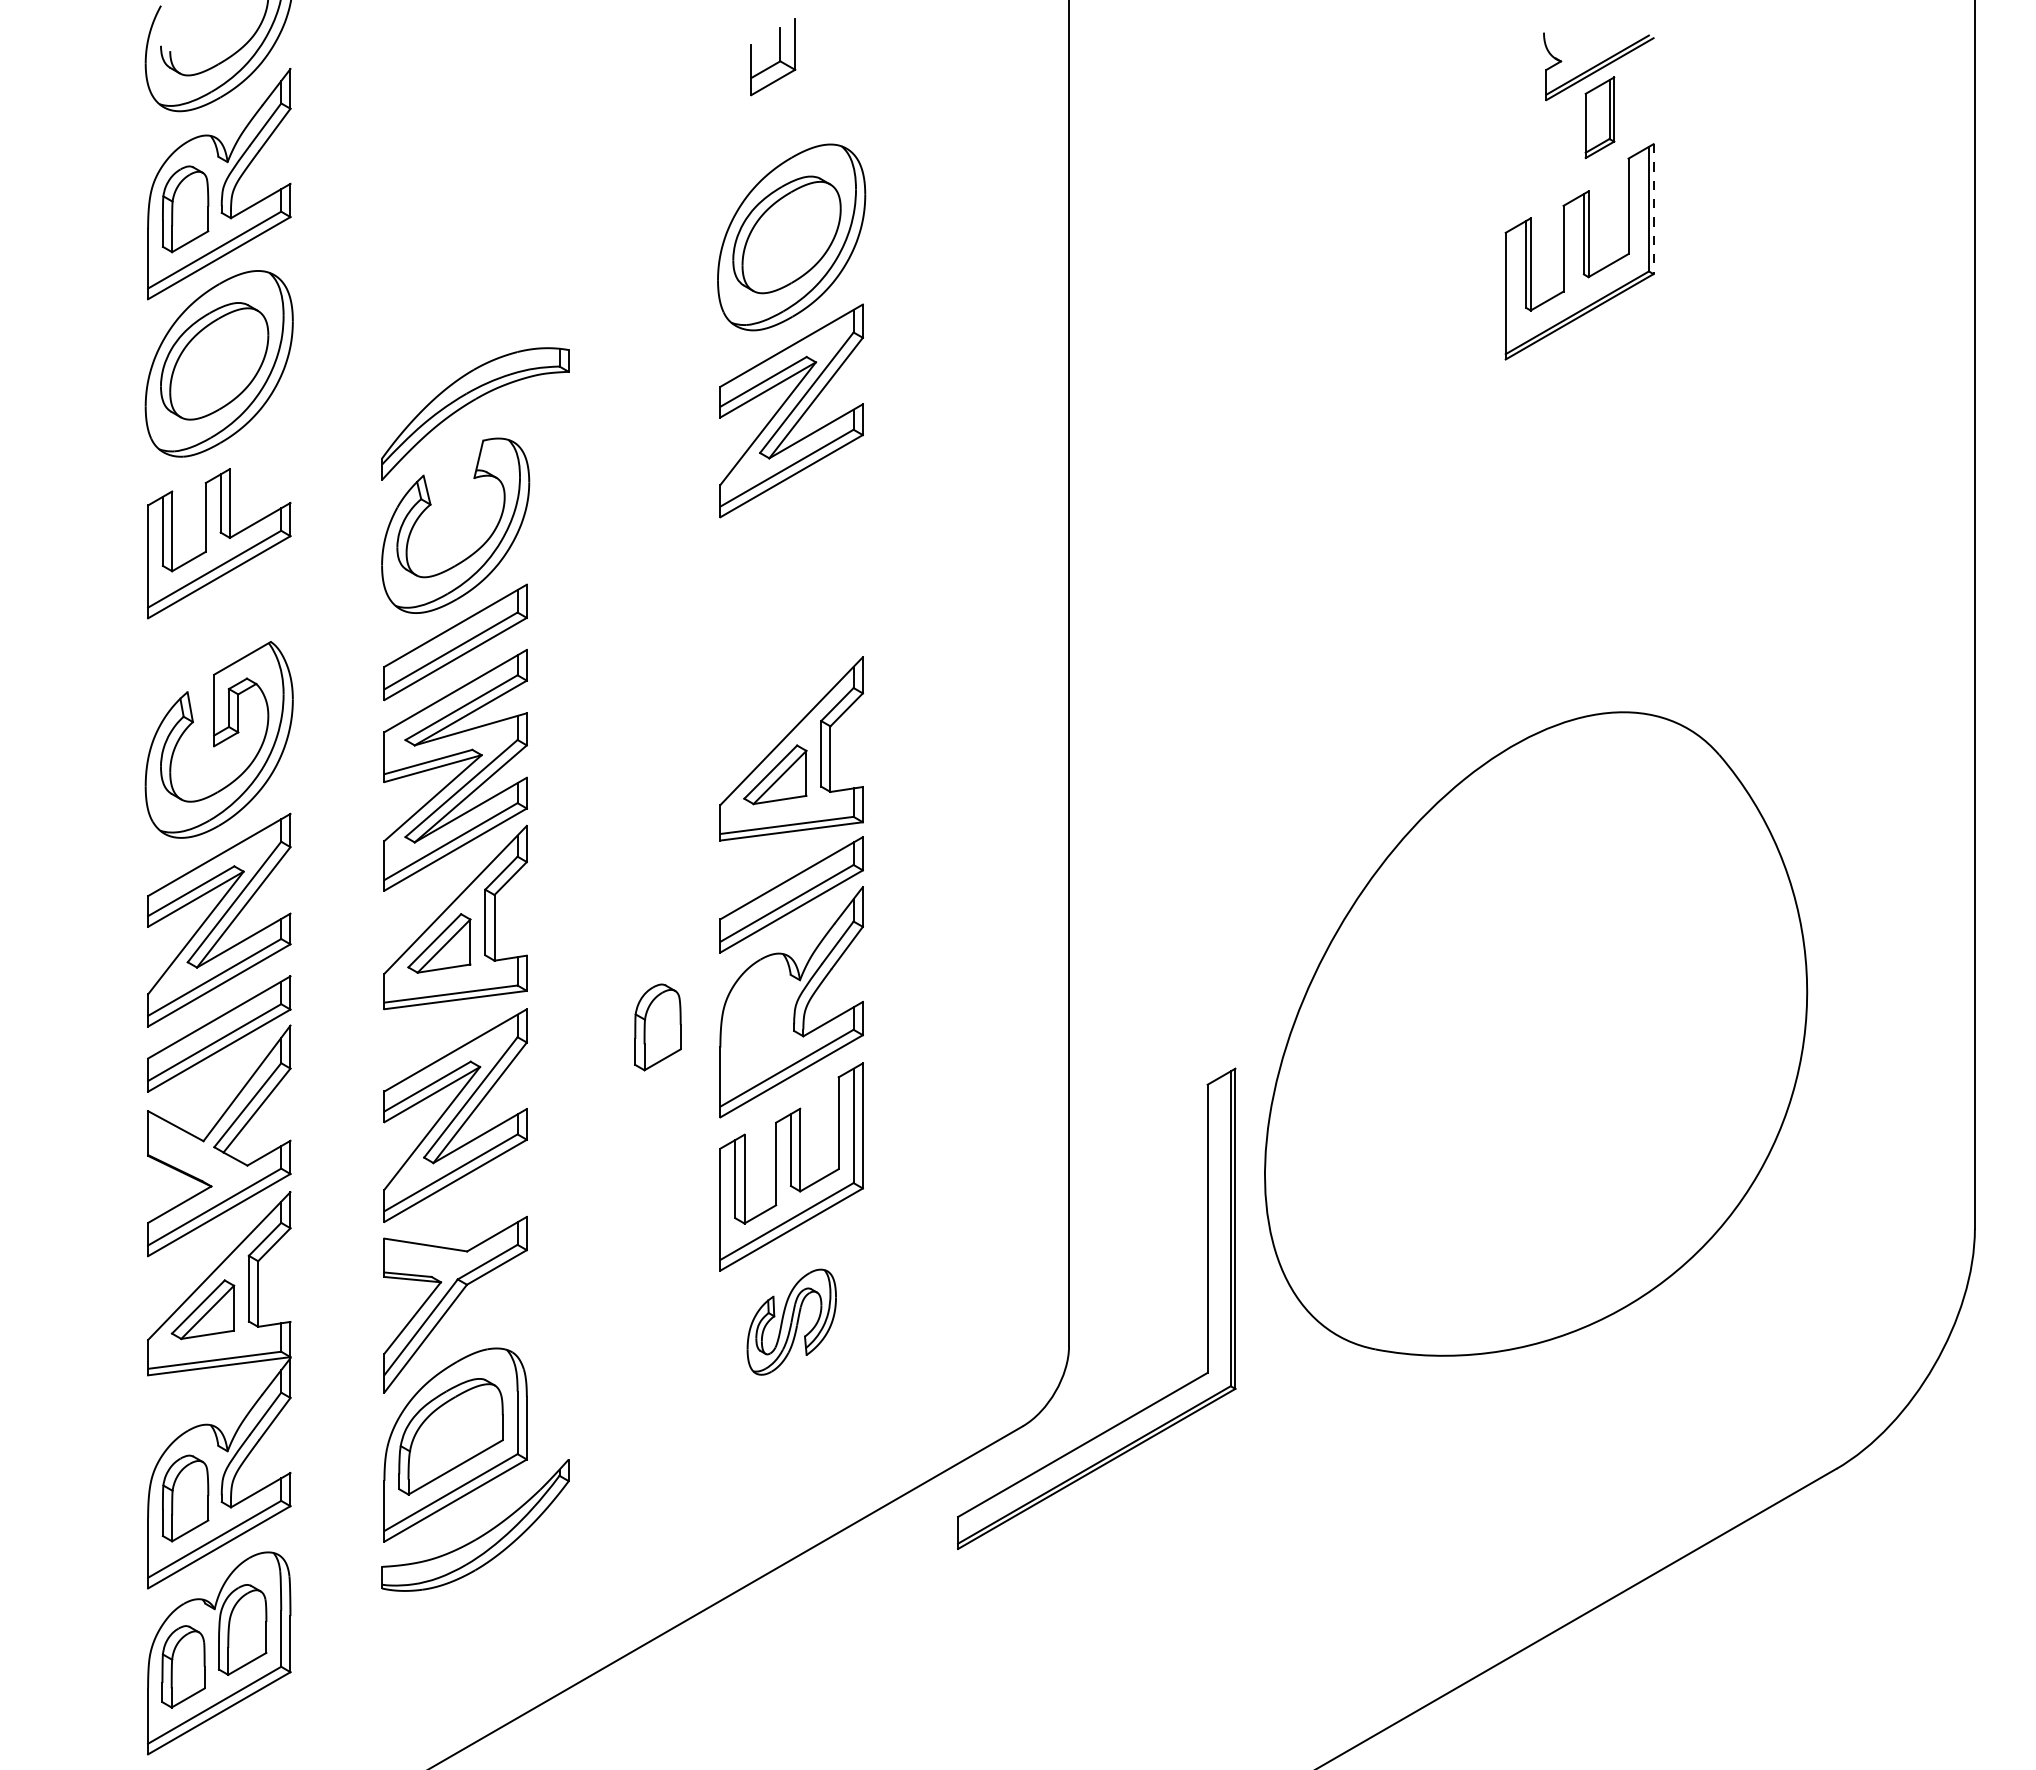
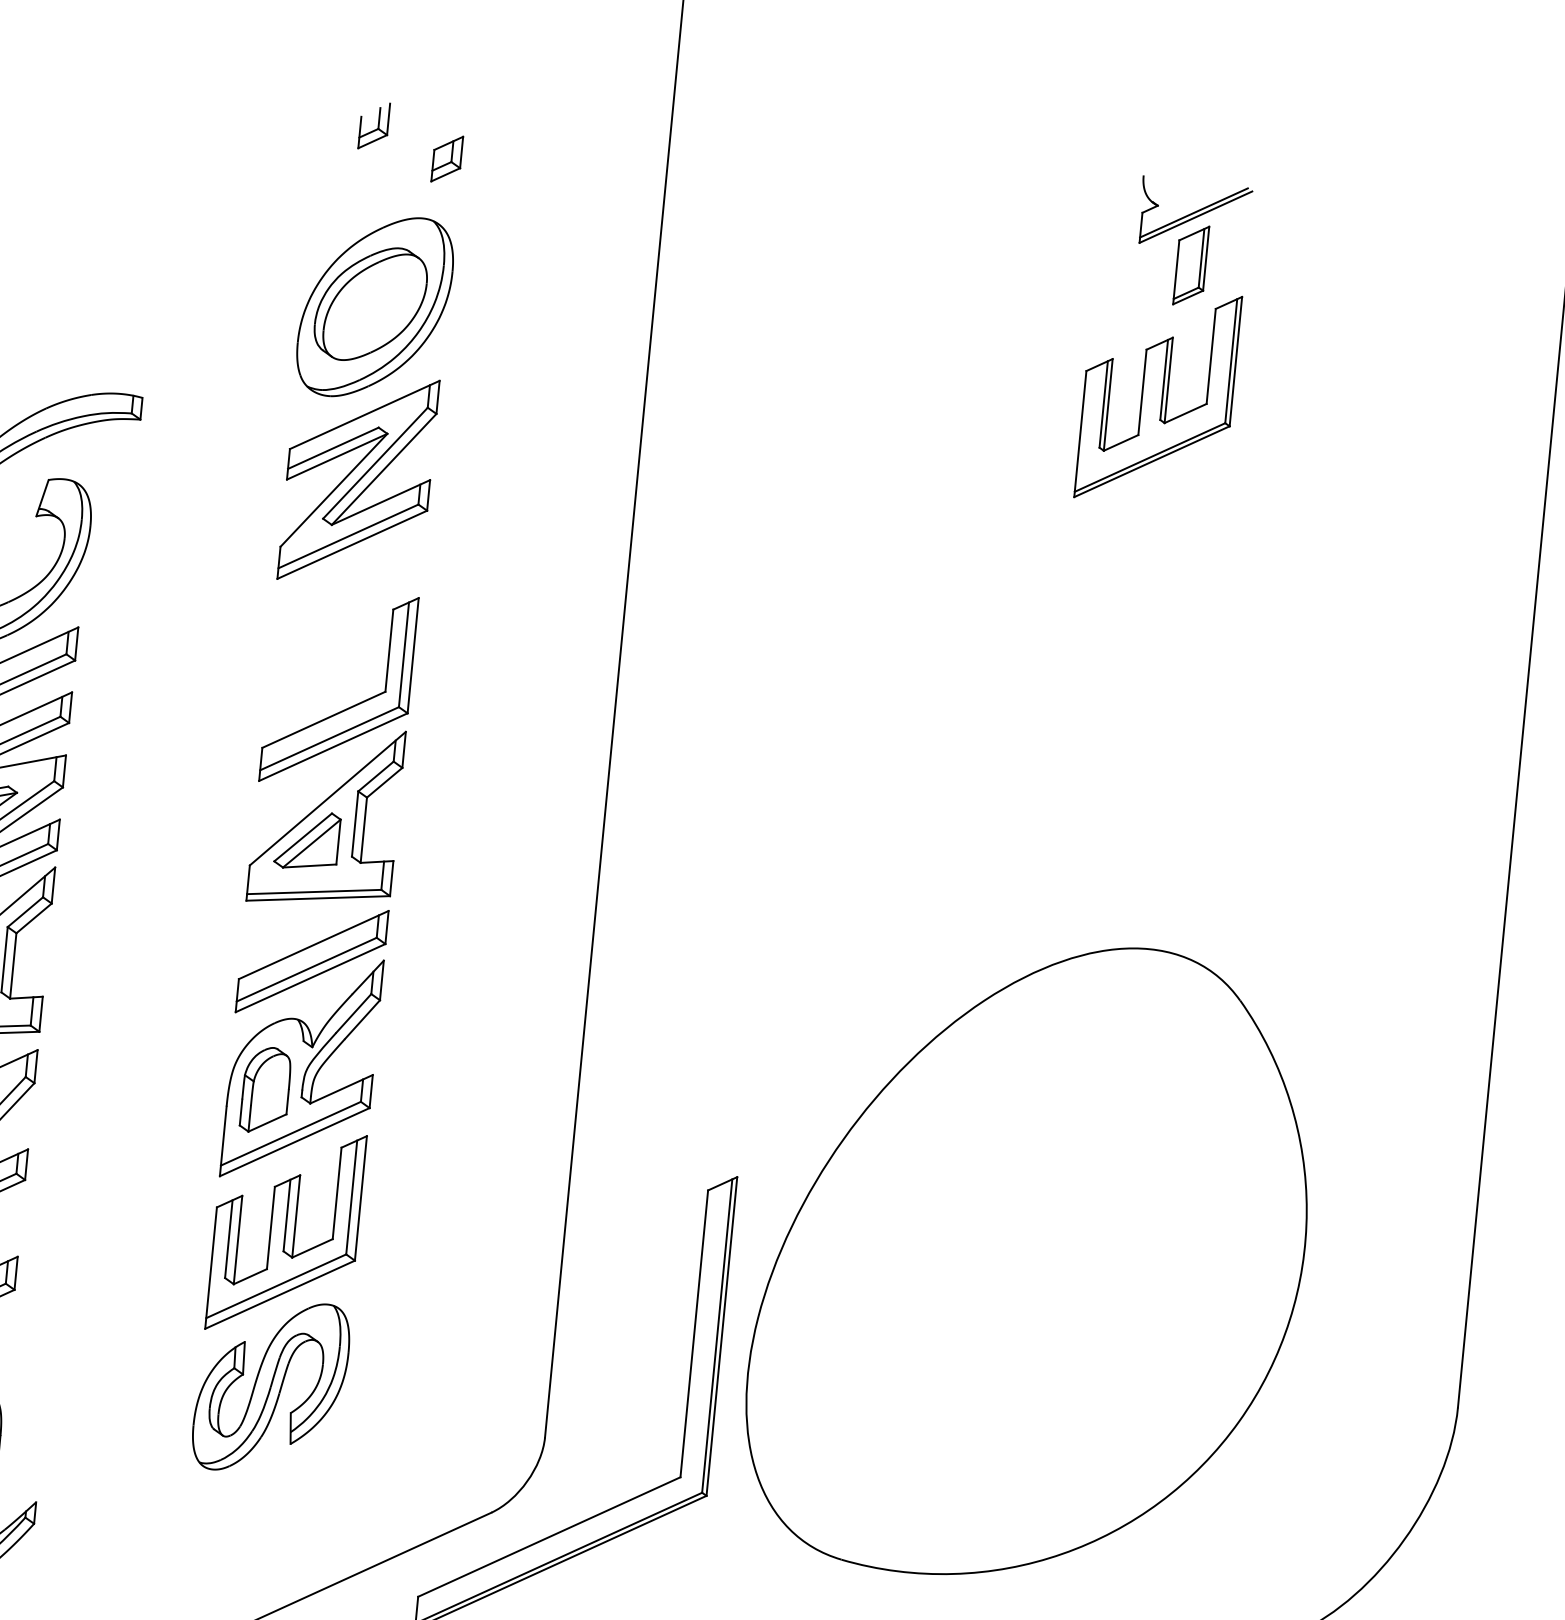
part: (773, 56) -> (374, 125), size x0.62
part: (848, 82) -> (446, 158), added
line: (1653, 209) -> (1235, 361), dashed -> solid
part: (801, 639) -> (346, 708), added
part: (657, 1027) -> (265, 1090), moved
part: (1536, 1033) -> (1031, 1260), moved
part: (791, 1321) -> (271, 1386), size x1.67

